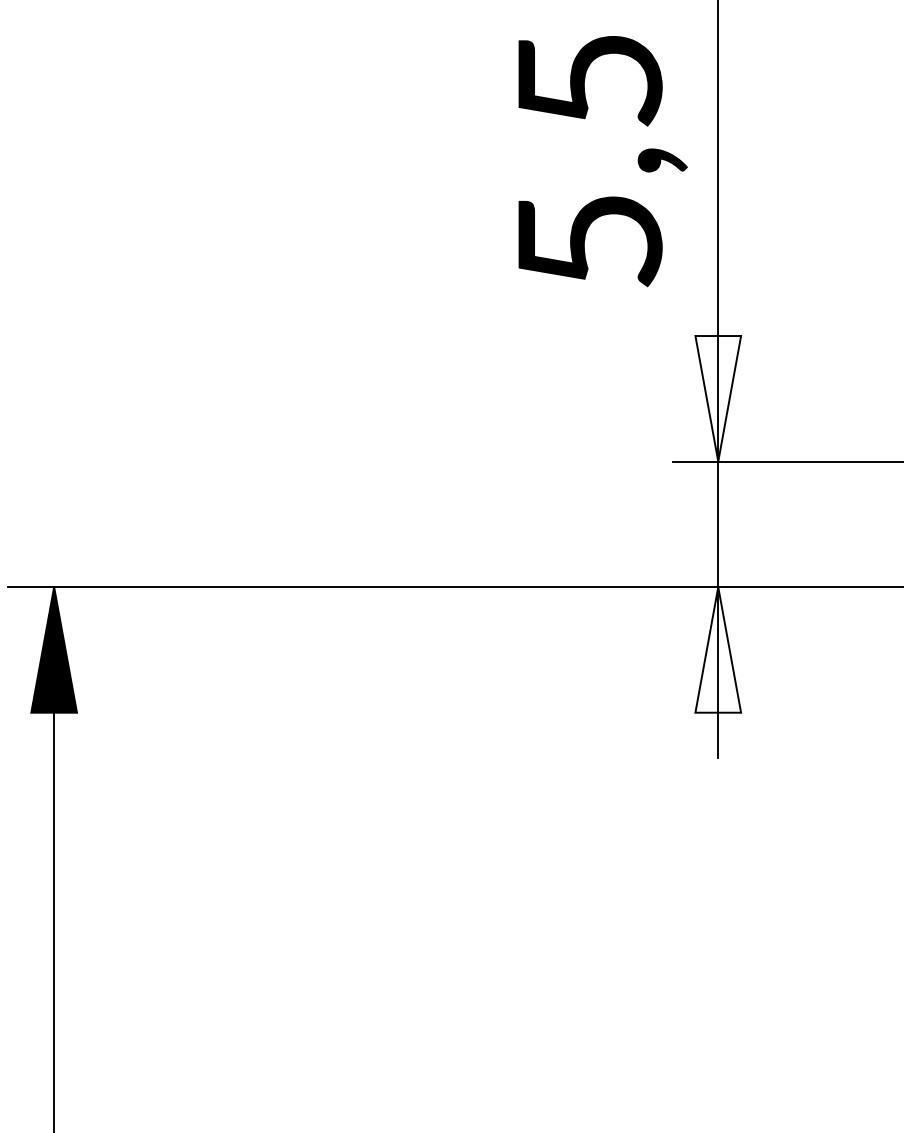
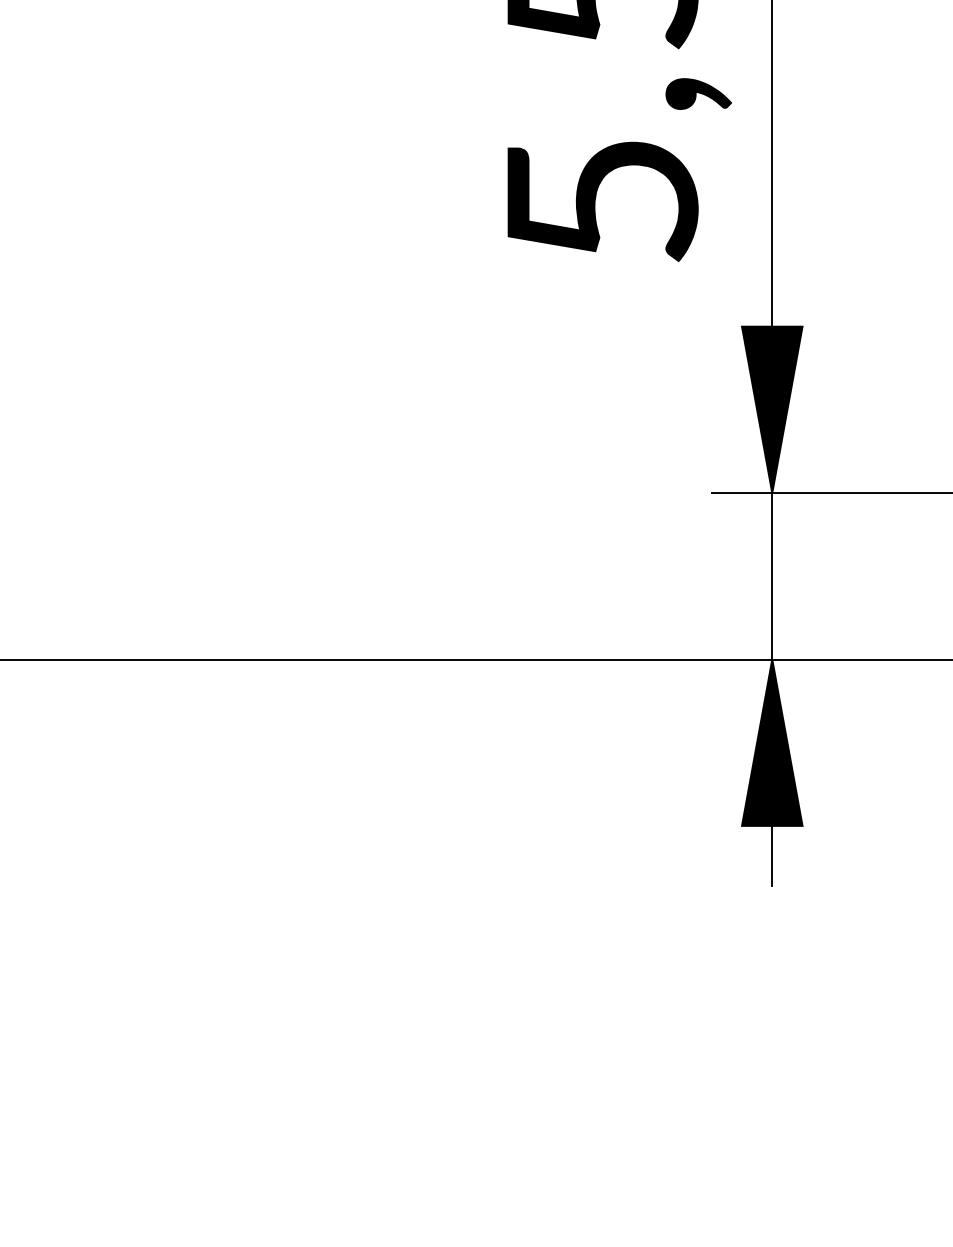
fill: (718, 398) -> (772, 409), added
fill: (718, 649) -> (772, 742), added

